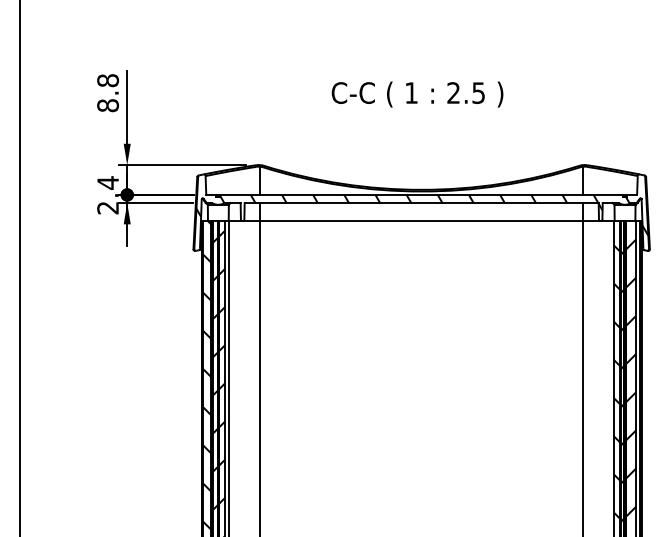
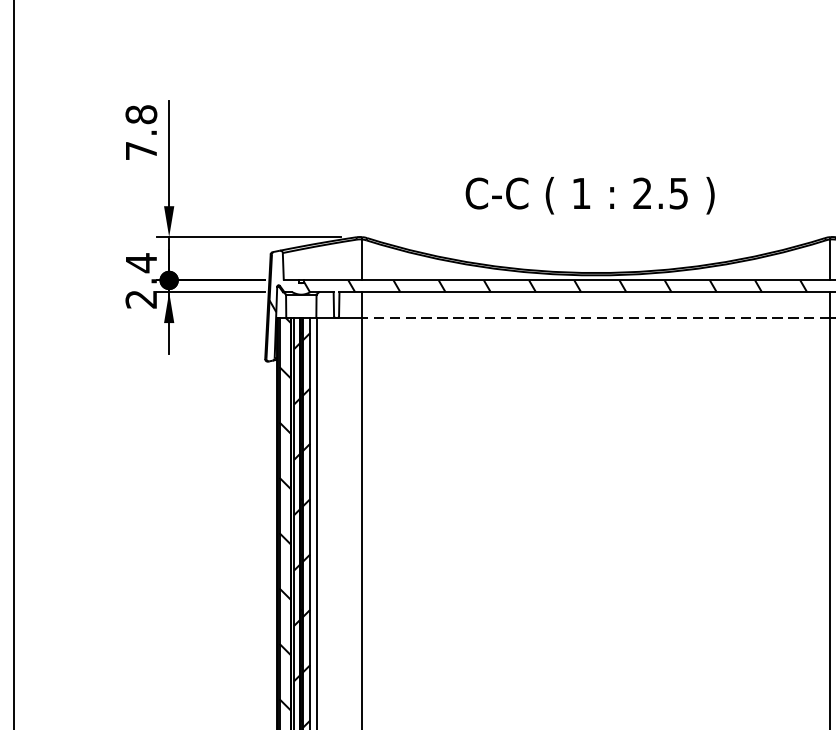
text: (417, 94) -> (590, 195), moved
text: (108, 105) -> (141, 150), 8.8 -> 7.8
line: (421, 220) -> (595, 317), solid -> dashed

